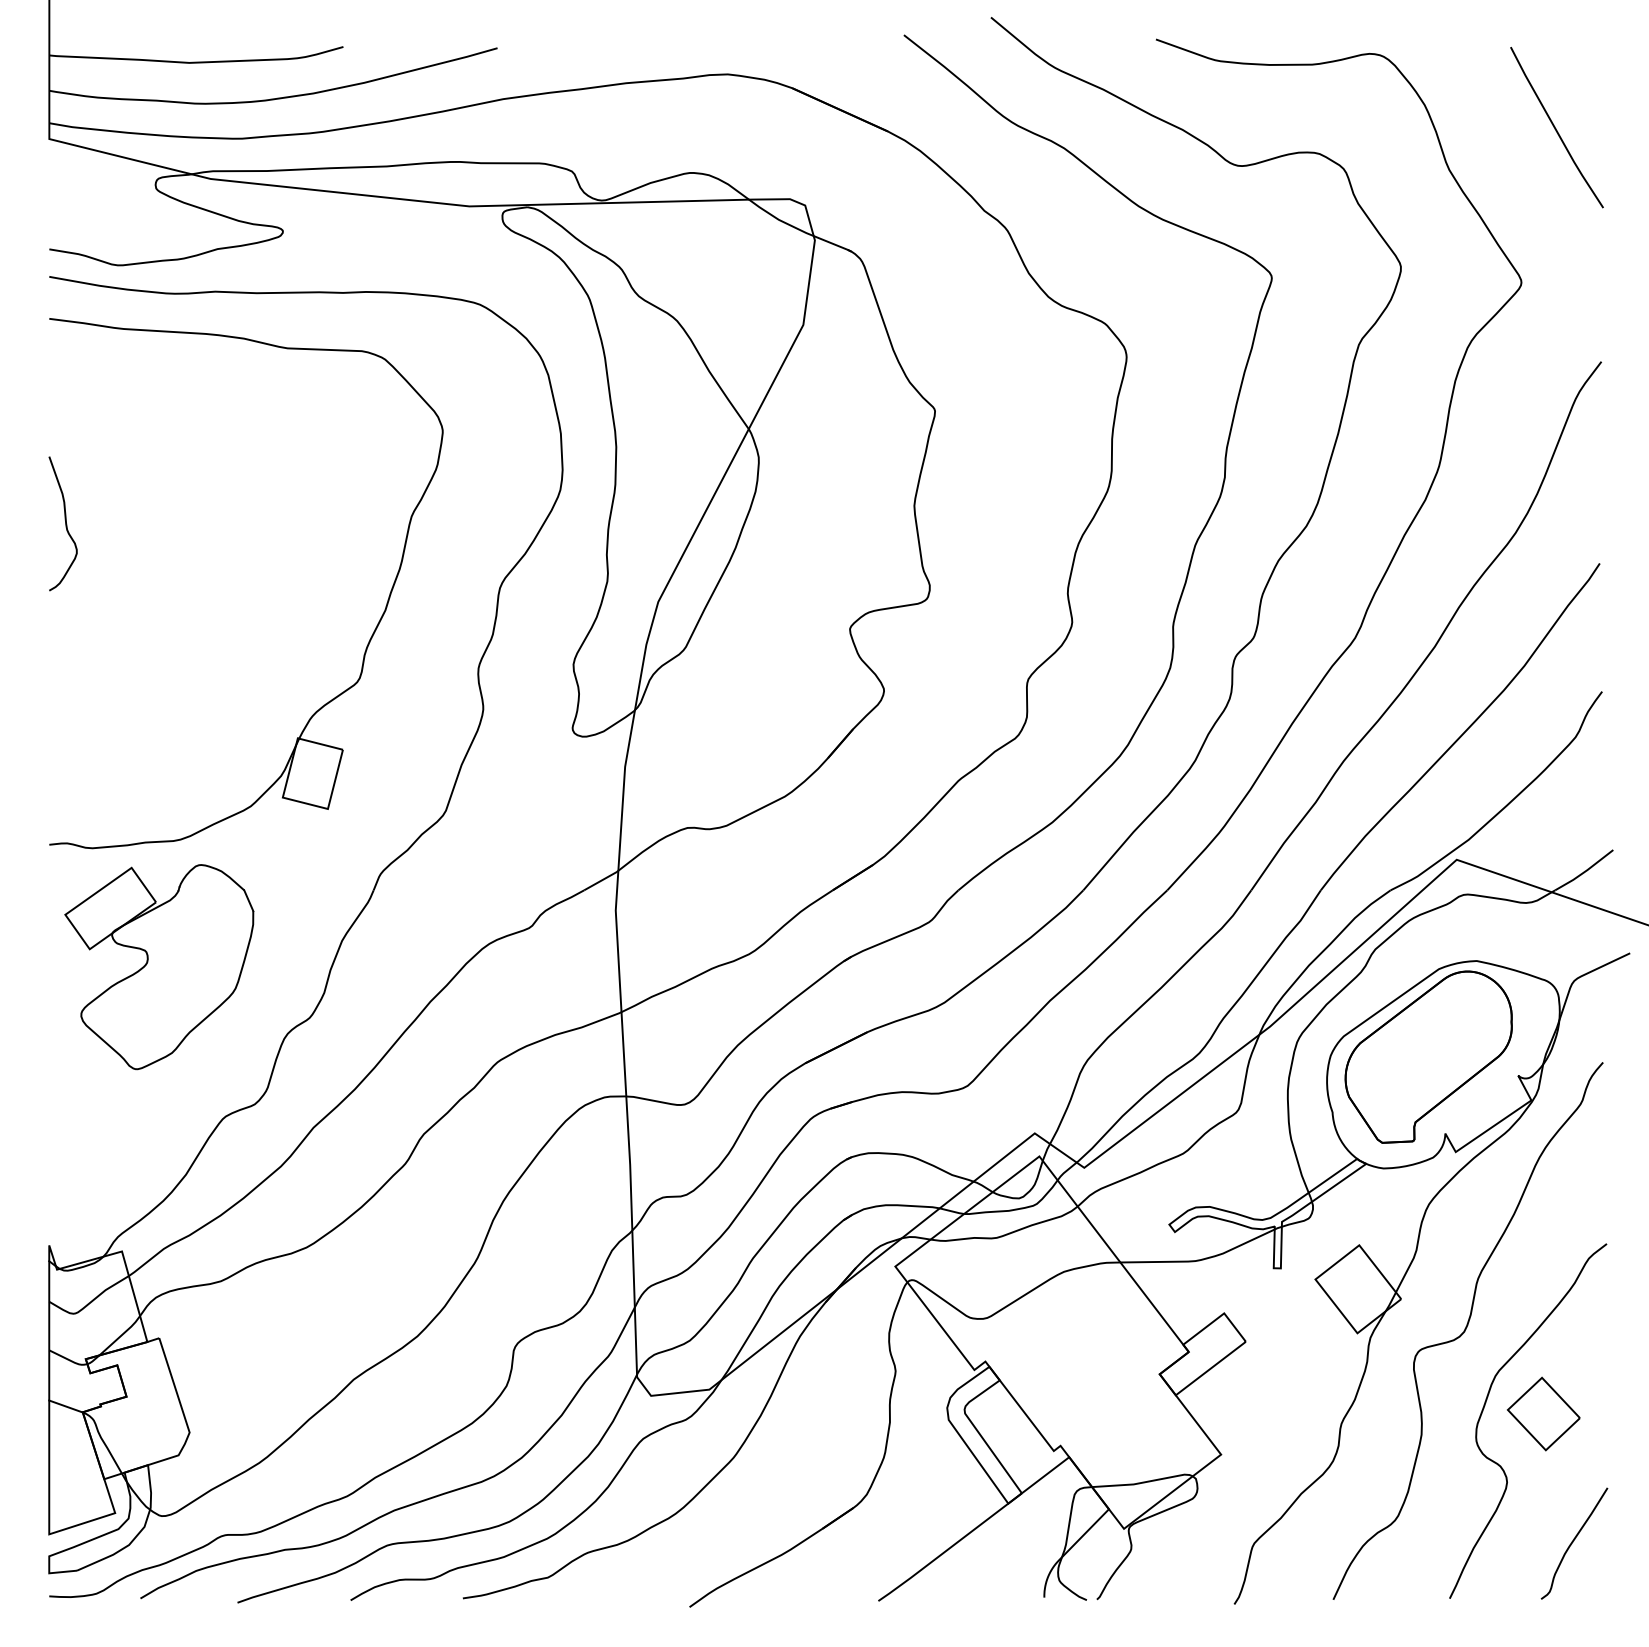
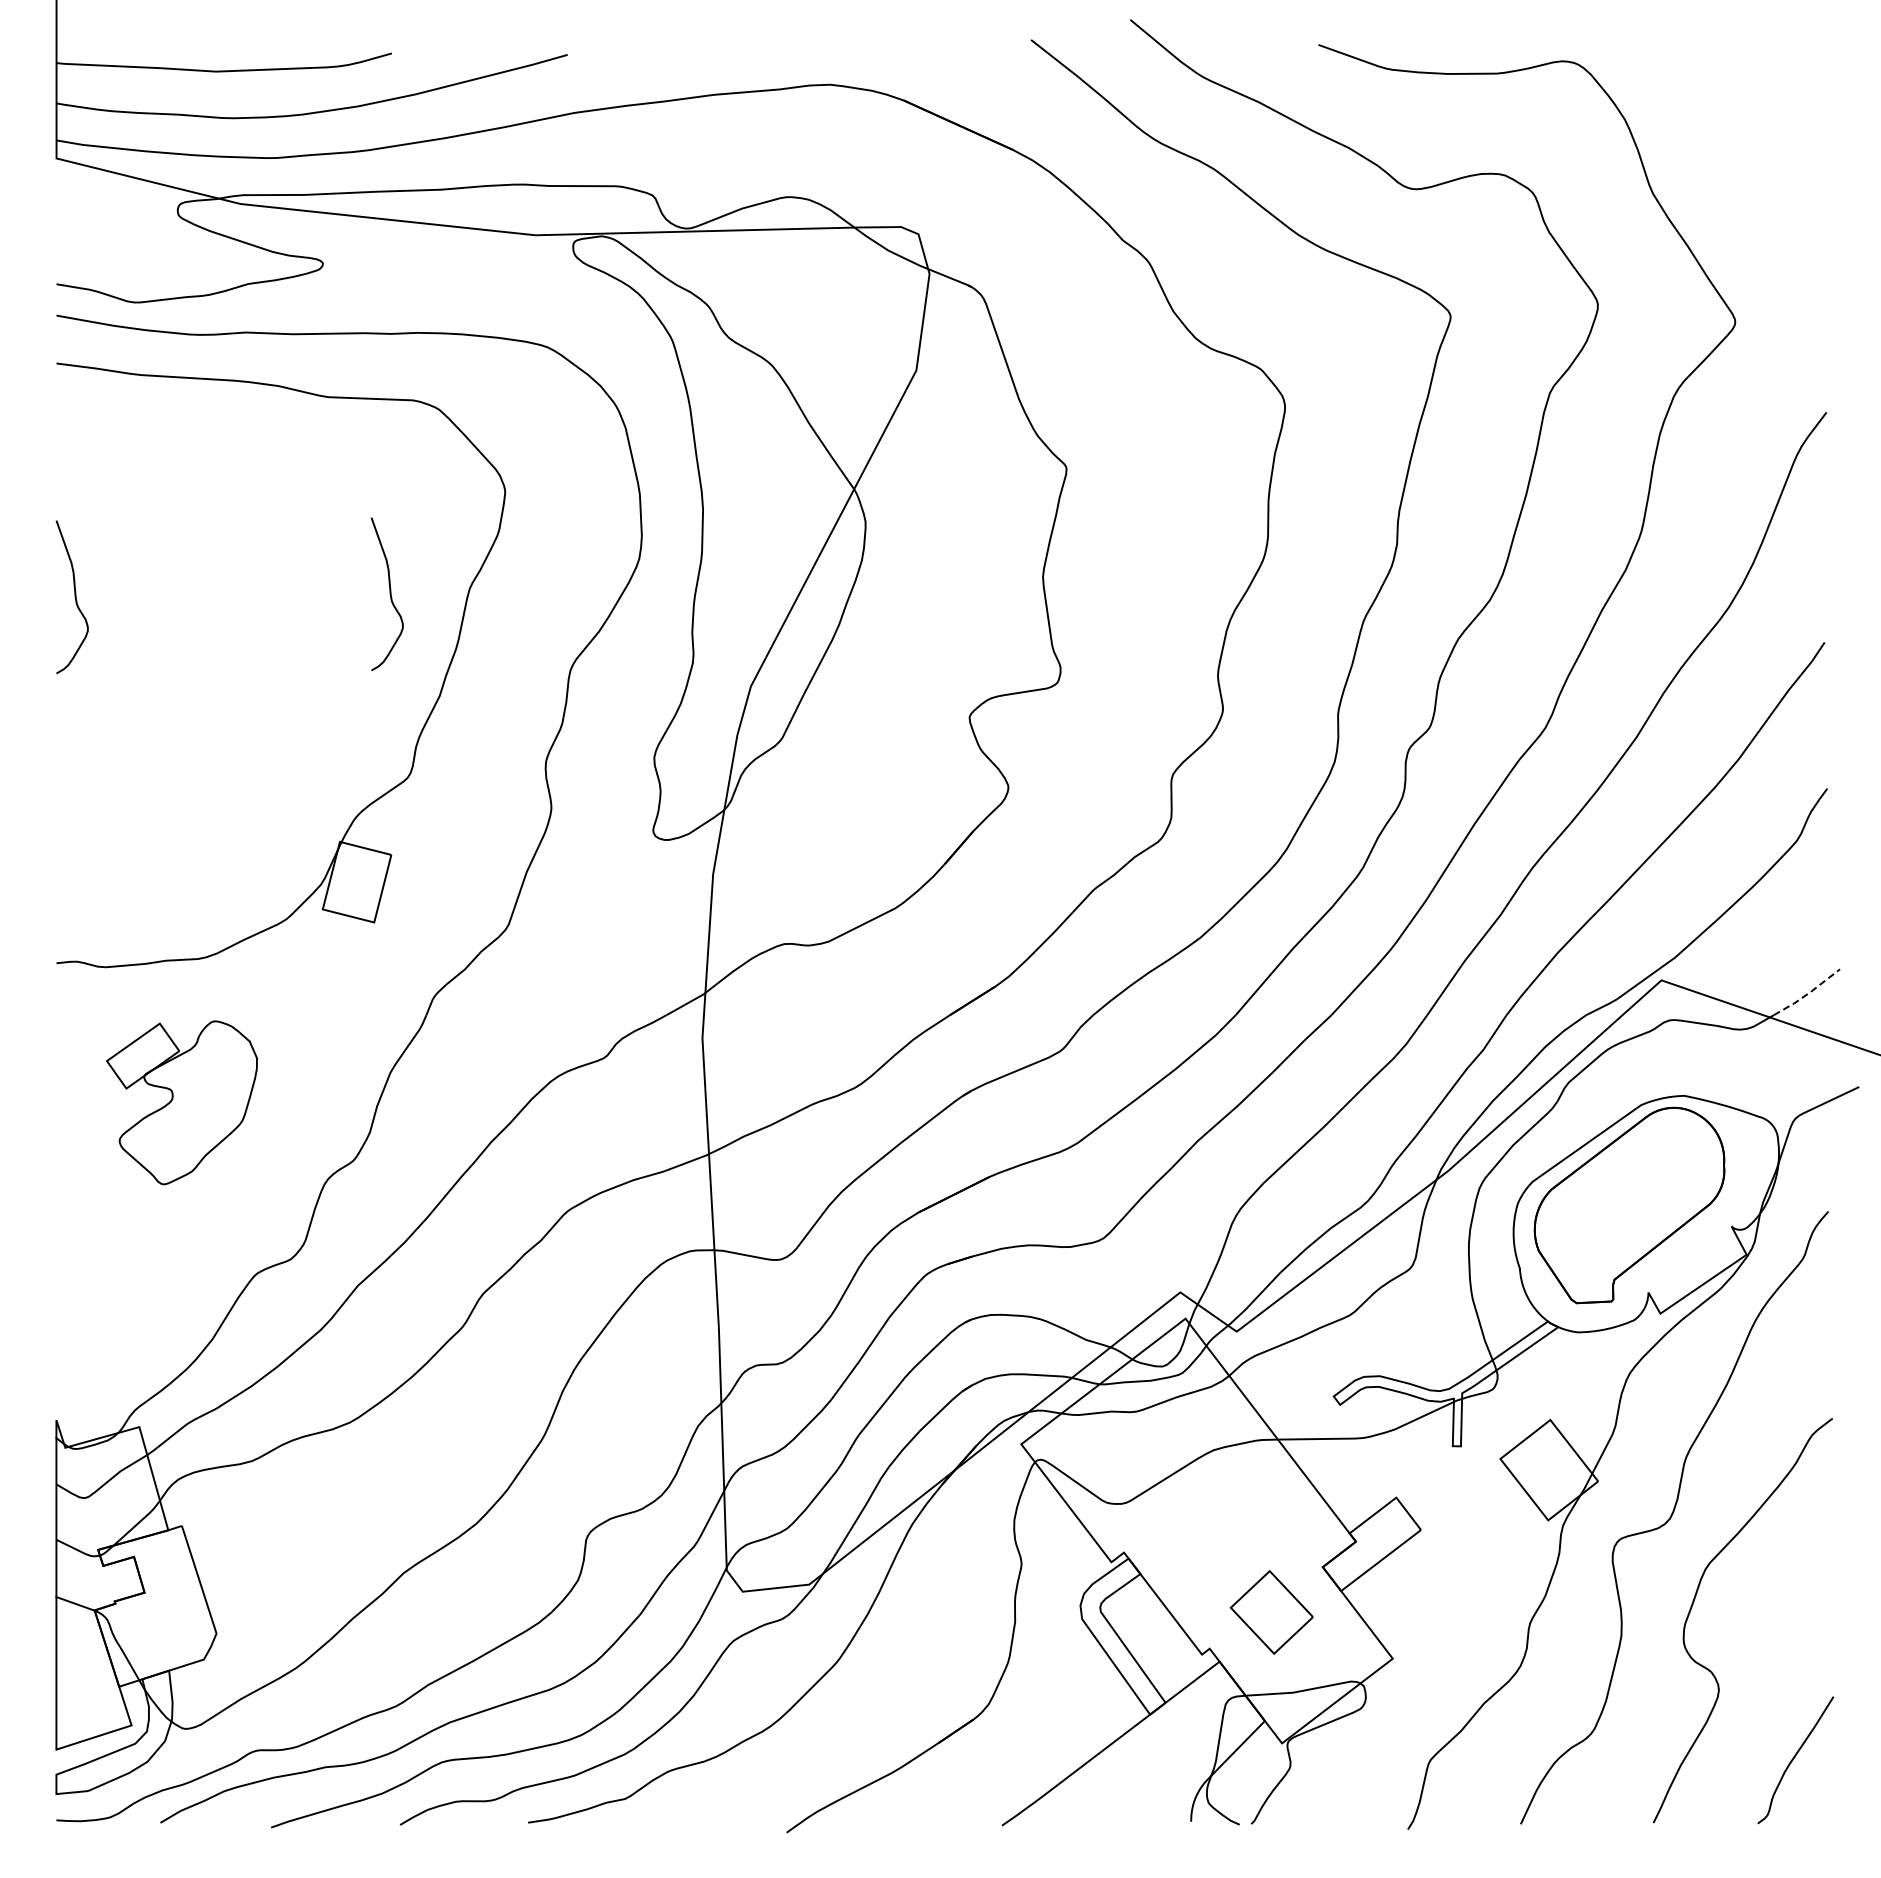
line: (1555, 127) -> (1774, 145), removed
curve: (341, 521) -> (389, 594), added
line: (1585, 871) -> (1808, 993), solid -> dashed
part: (158, 966) -> (181, 1102), size x0.7
part: (1543, 1414) -> (1271, 1612), moved

